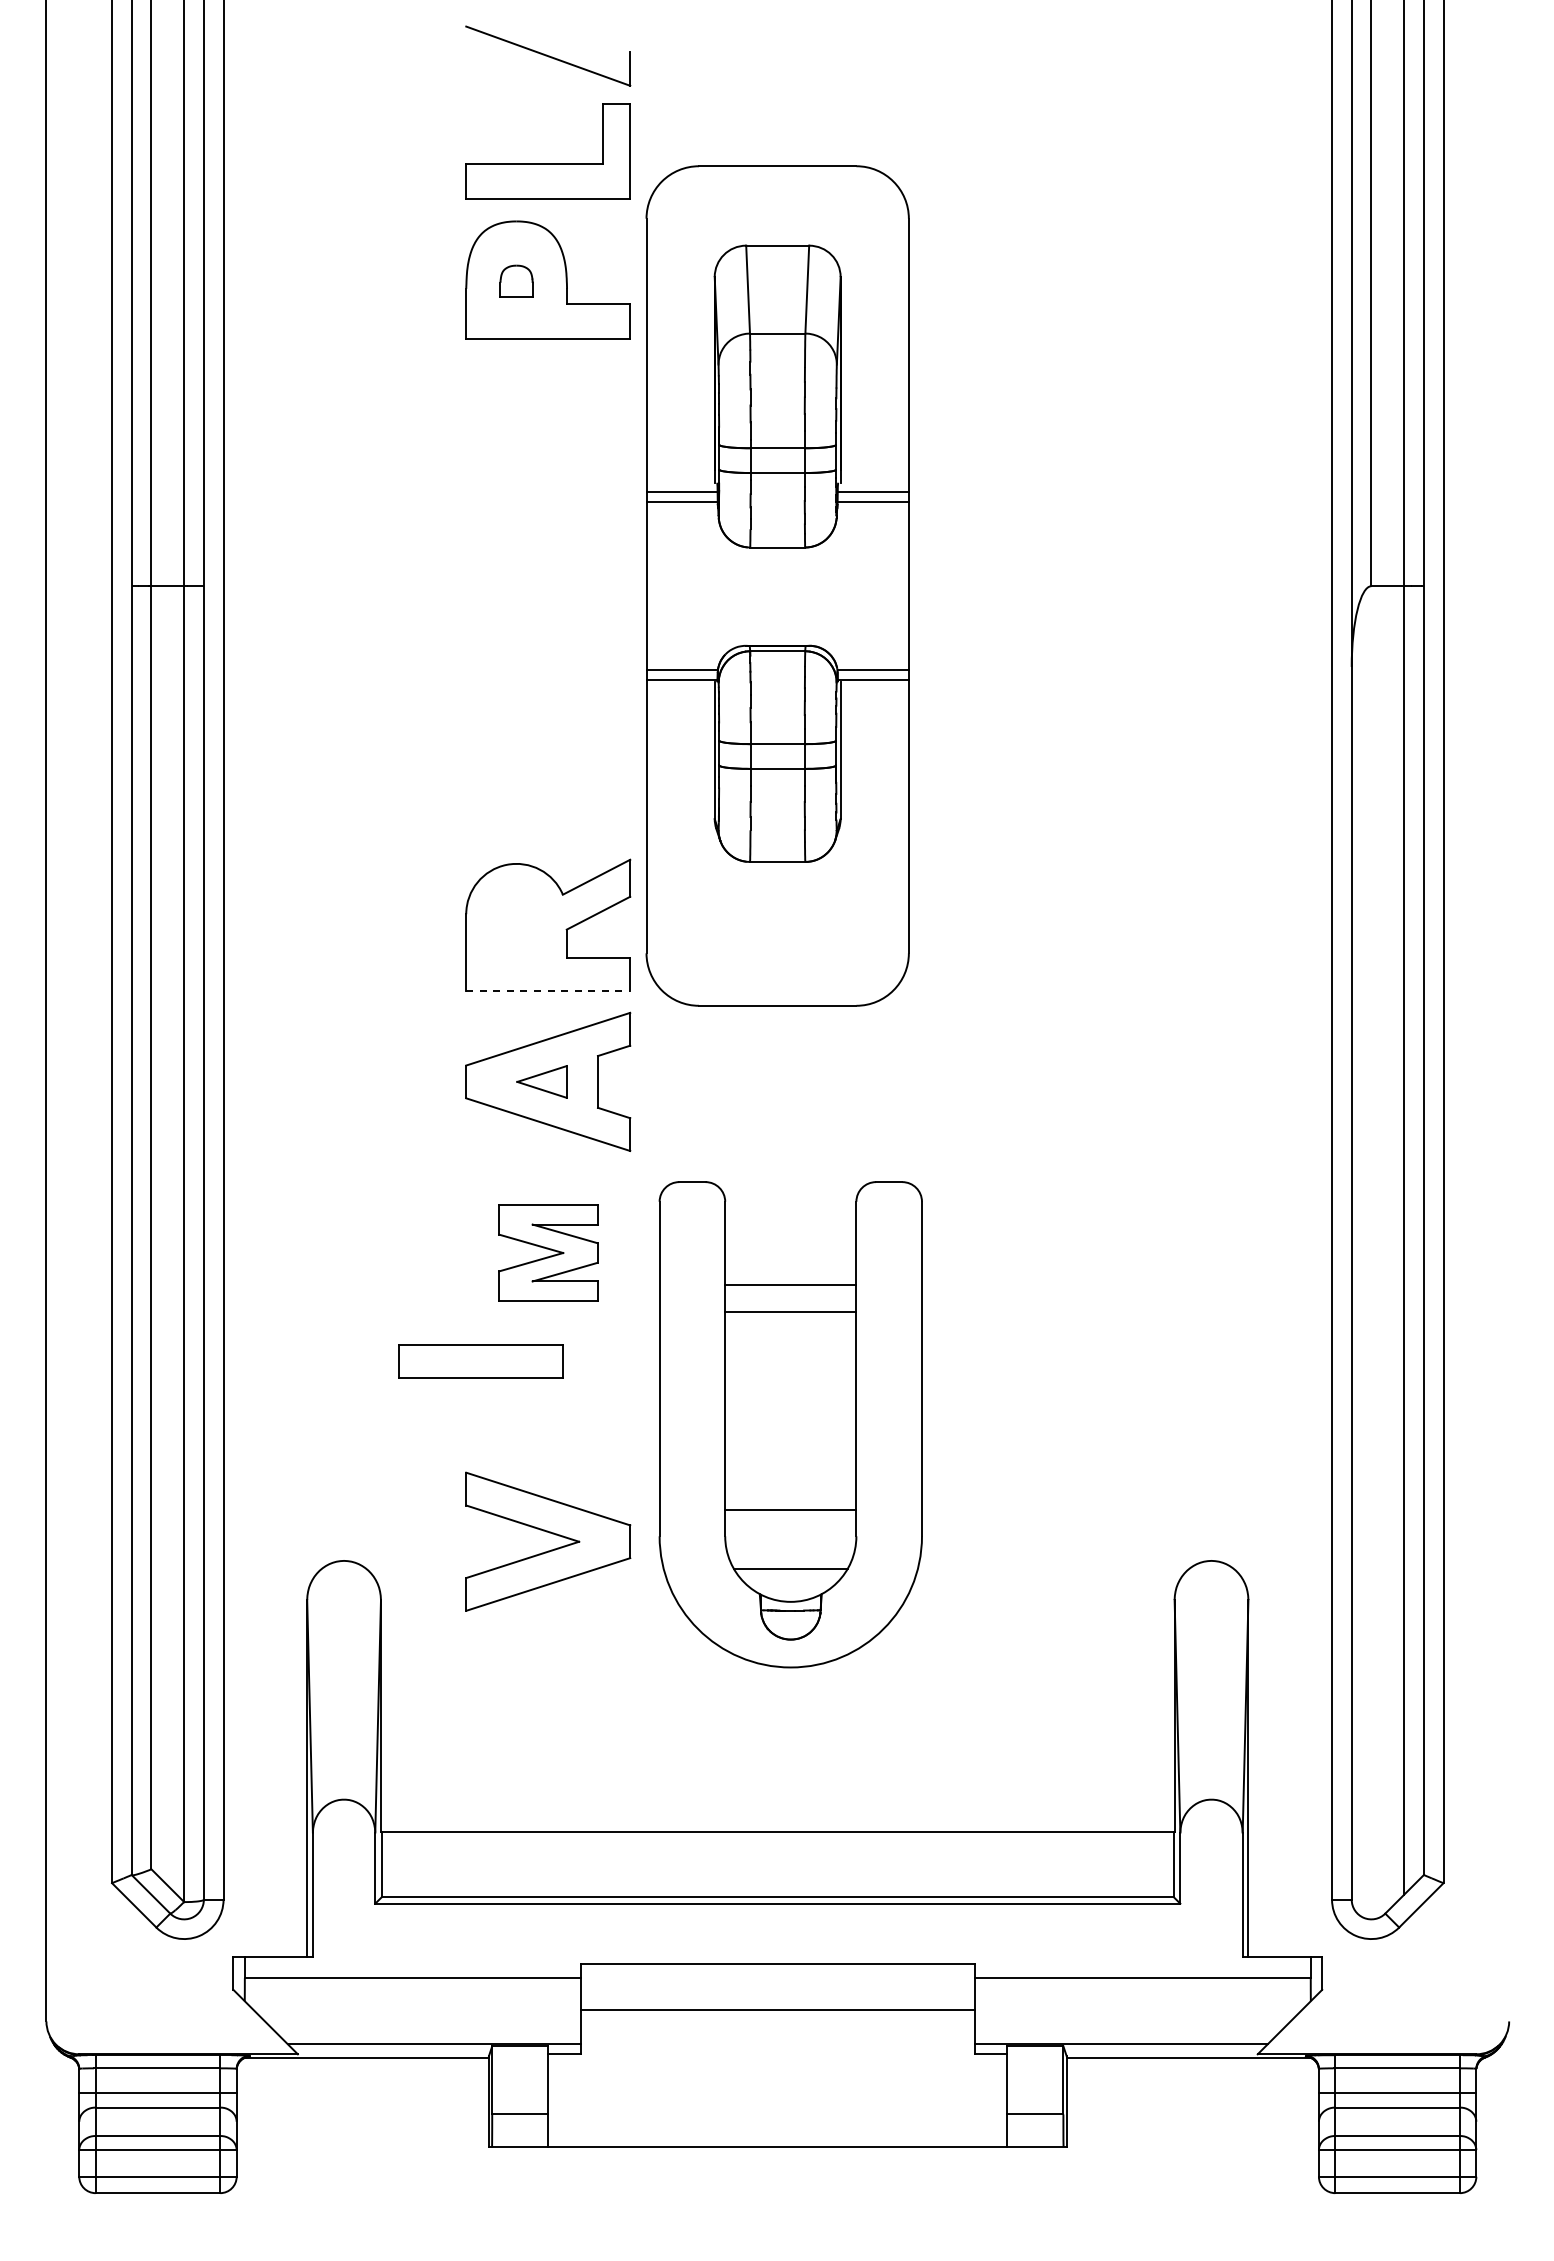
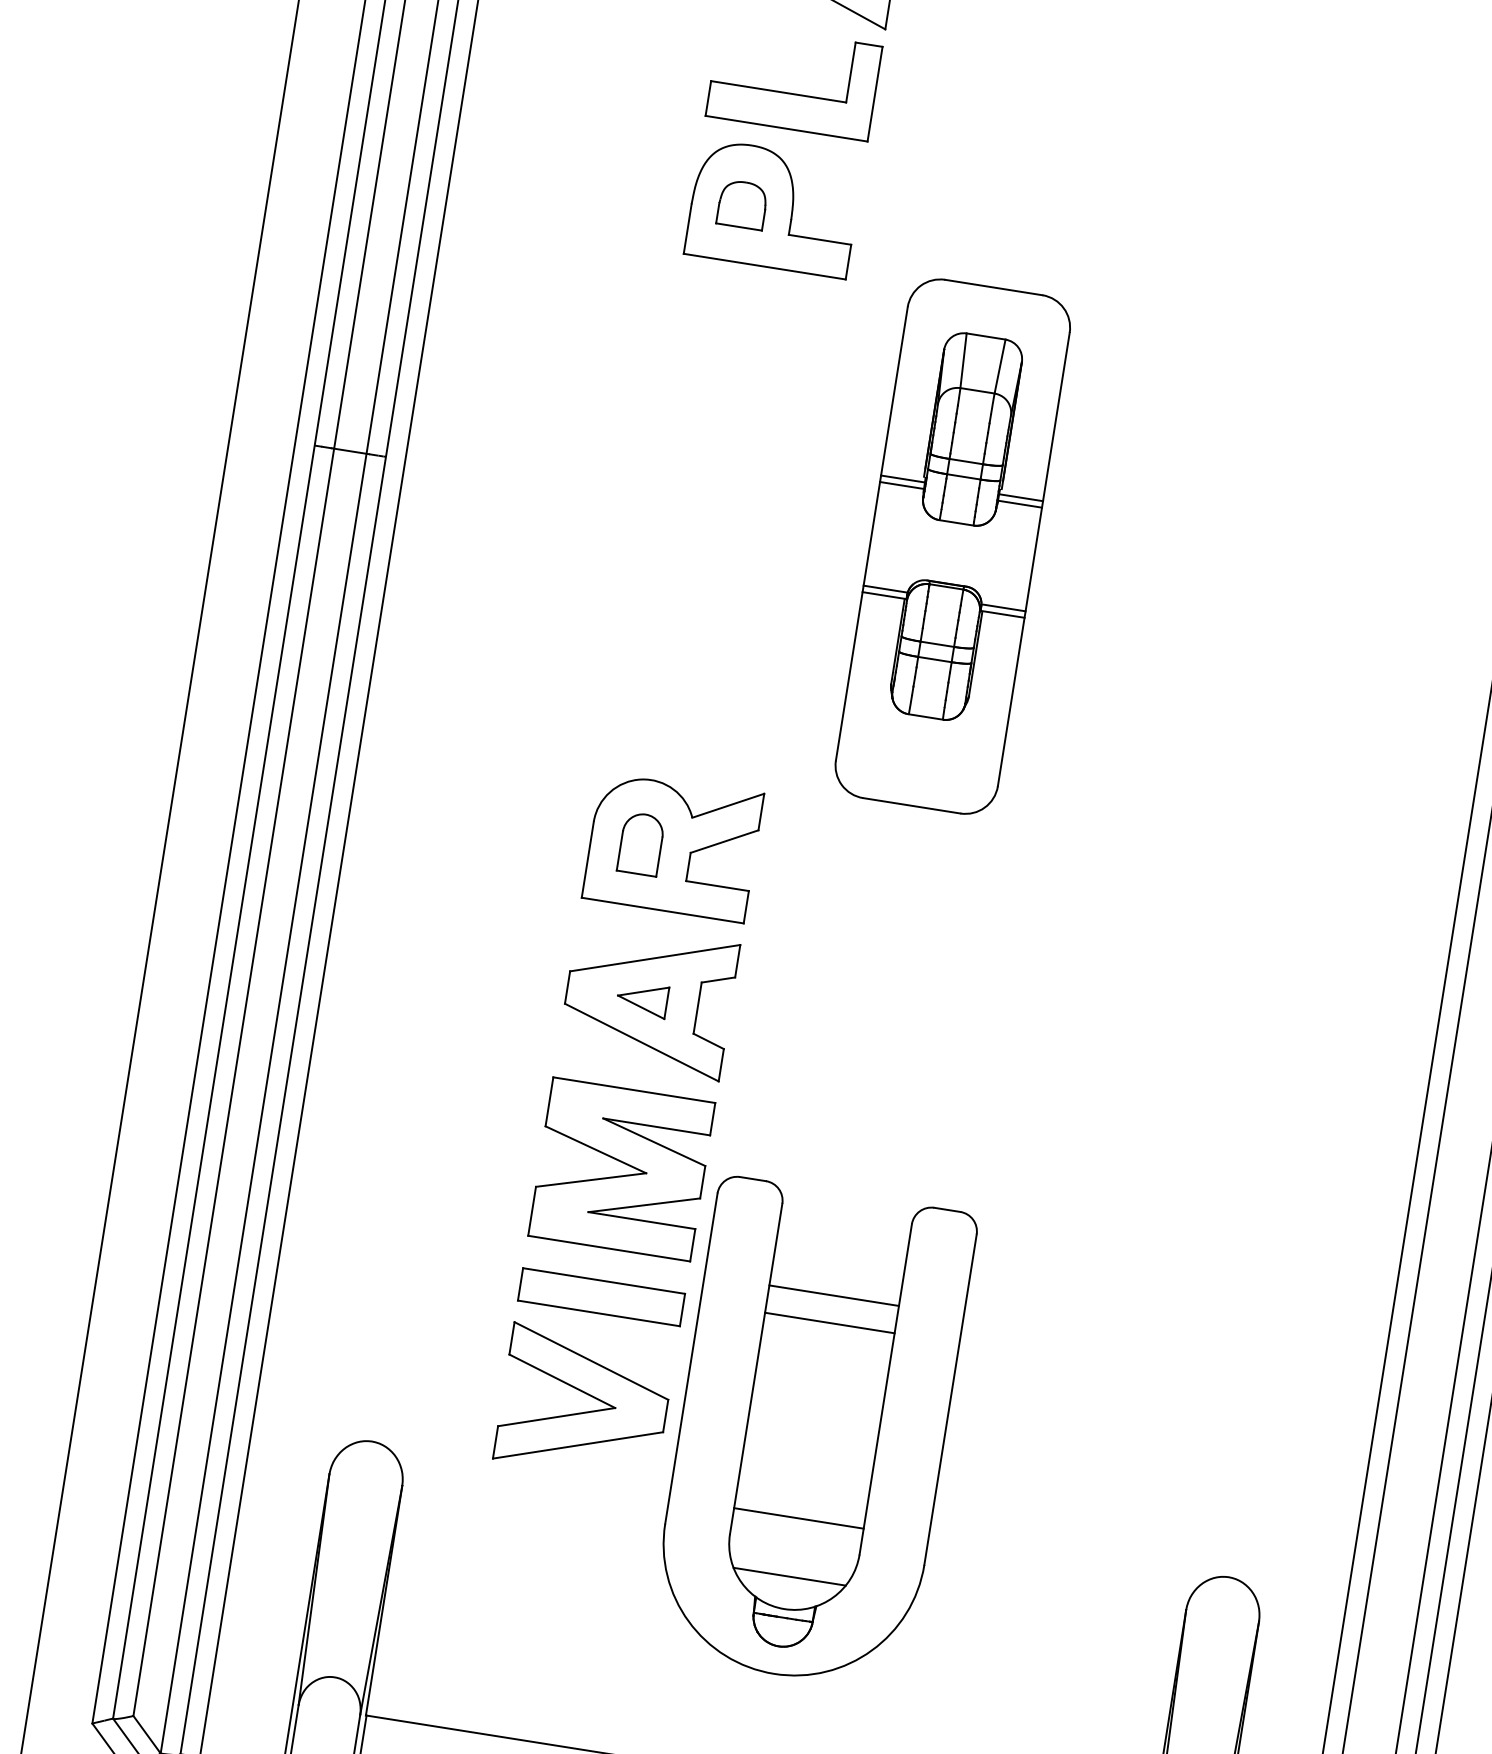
part: (516, 281) -> (742, 204), size x1.43
part: (777, 586) -> (952, 546), size x0.62
part: (516, 928) -> (641, 843), added
line: (548, 991) -> (662, 911), dashed -> solid
part: (548, 1252) -> (622, 1168), size x1.67
part: (480, 1361) -> (600, 1297), moved
part: (790, 1424) -> (812, 1433), moved
part: (549, 1533) -> (587, 1395), moved

